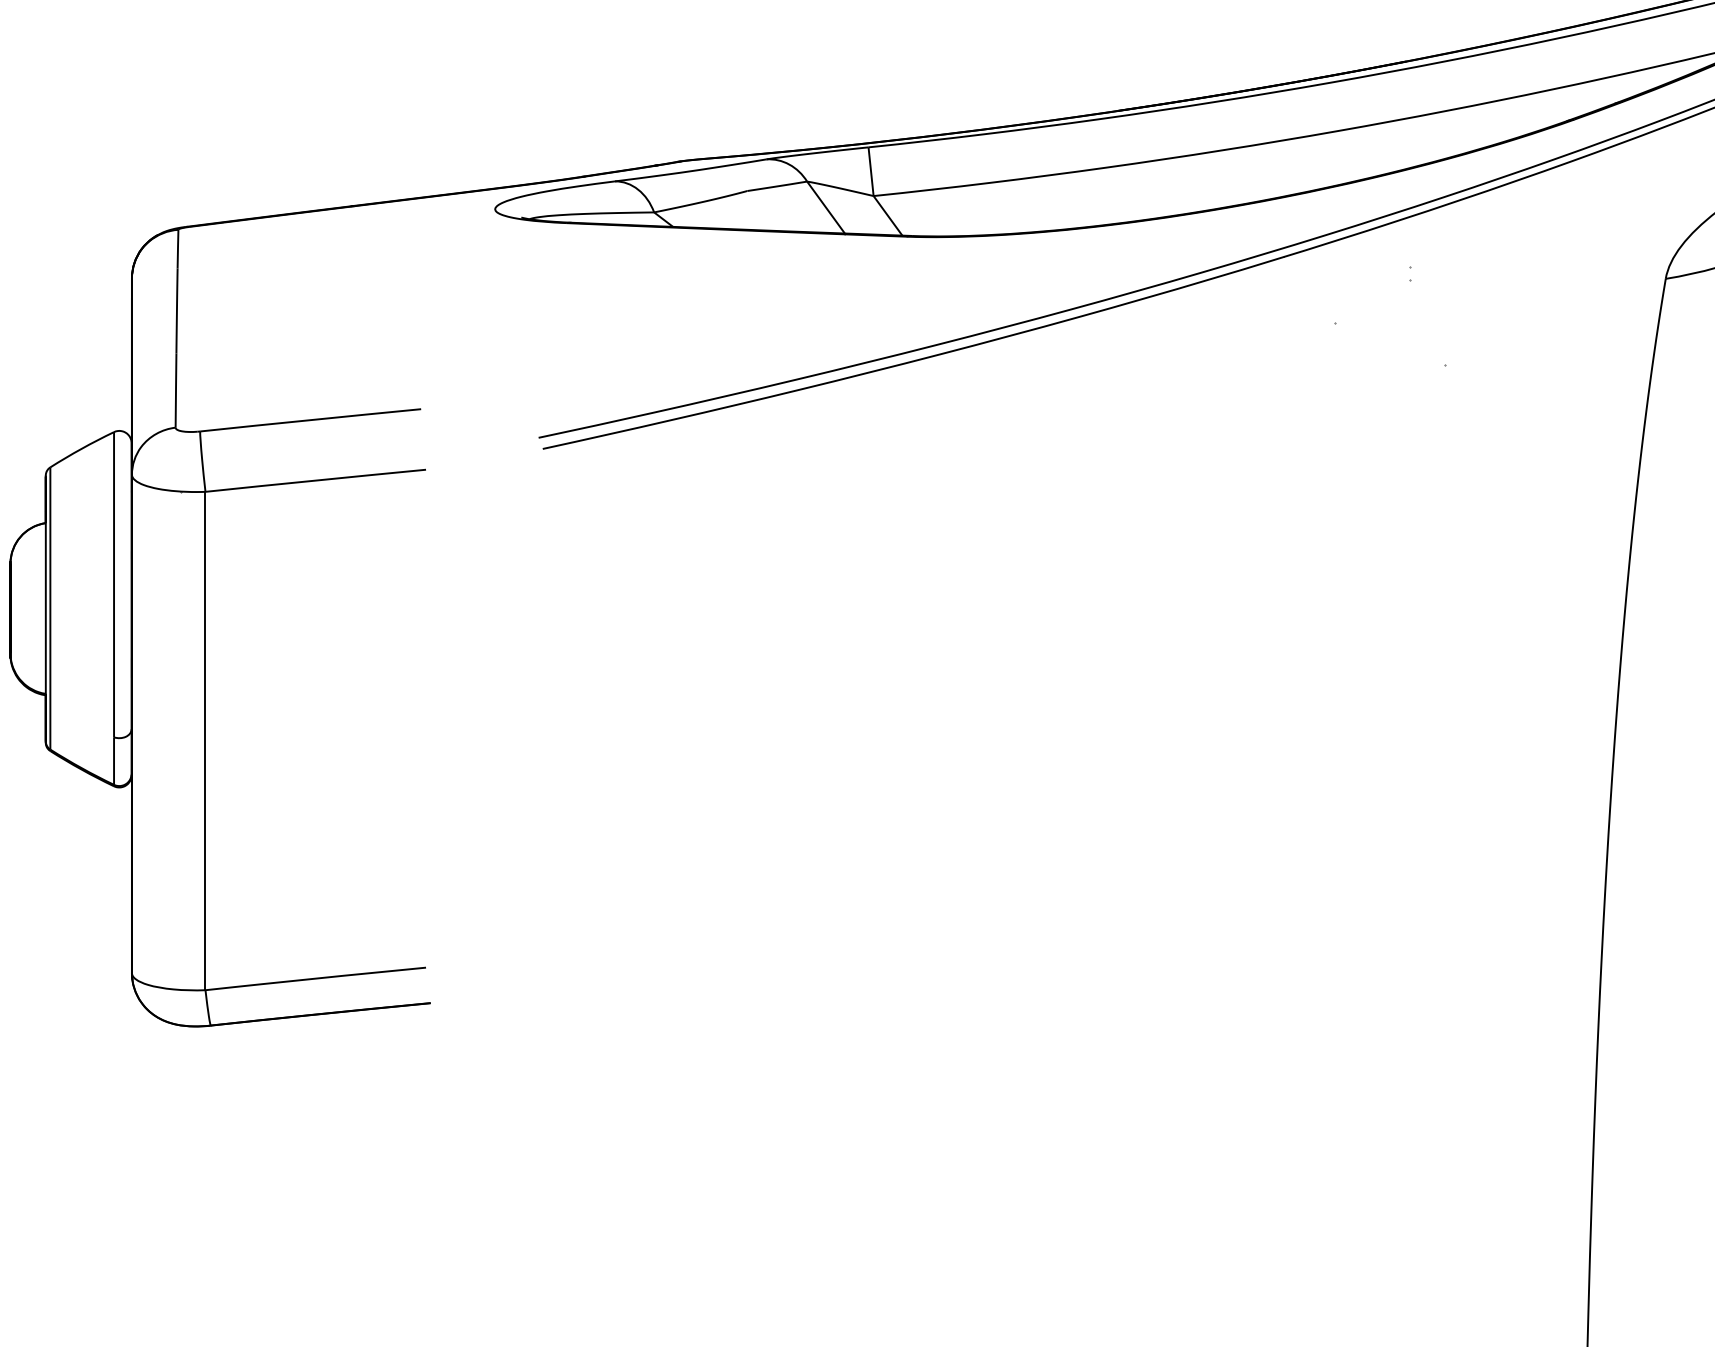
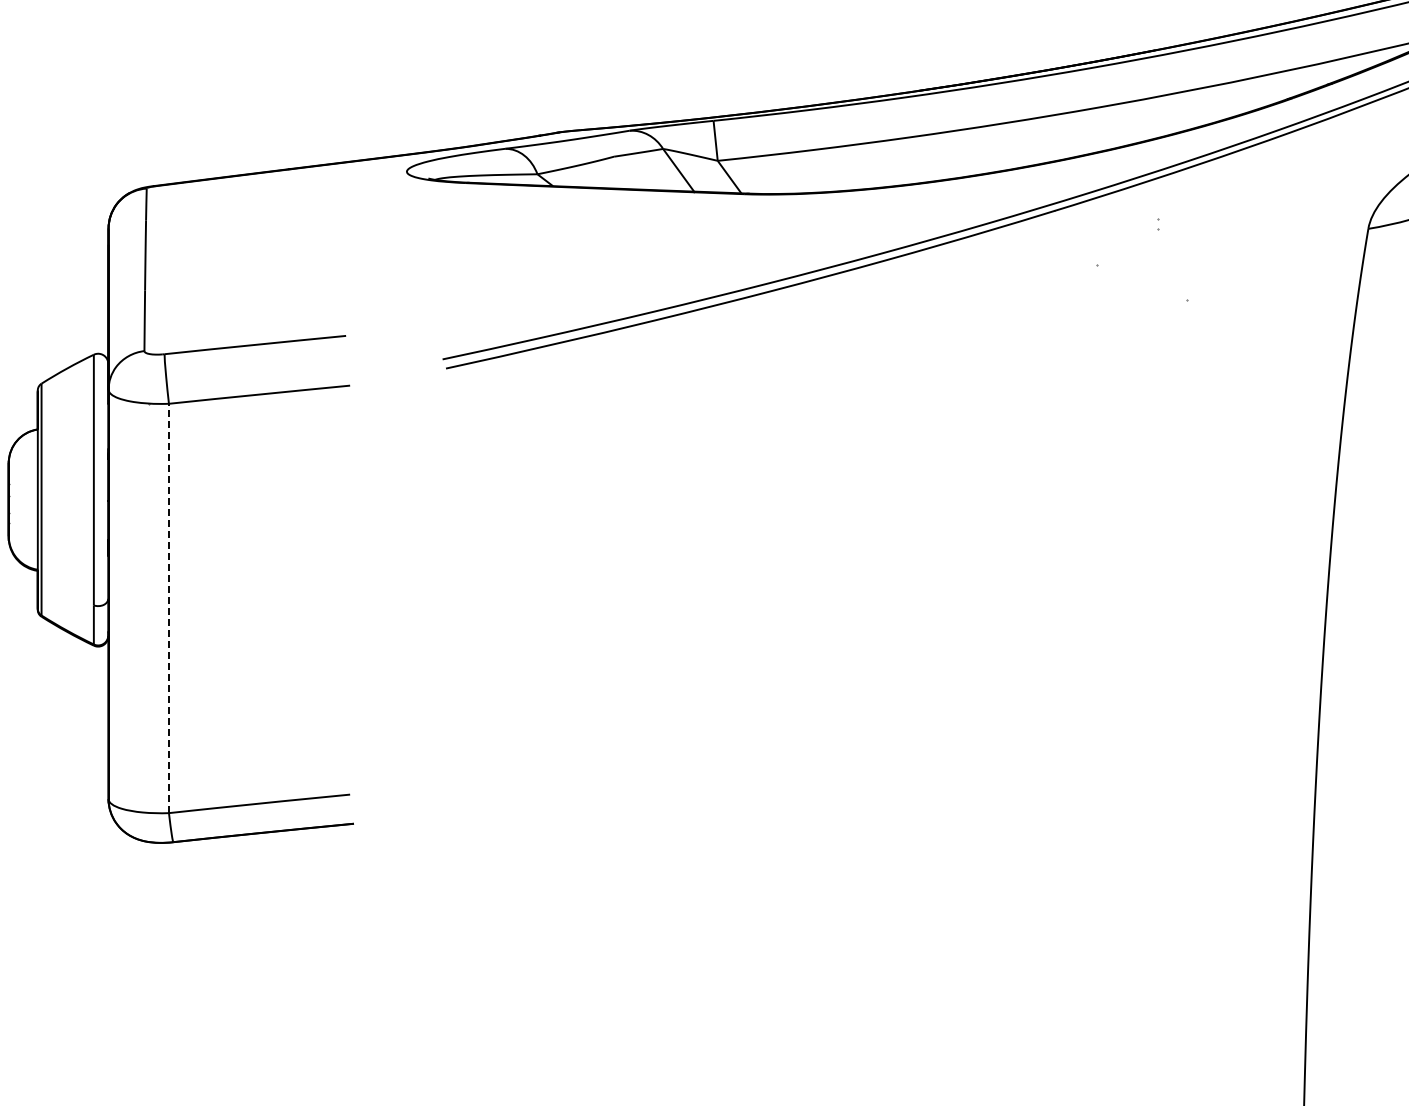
line: (204, 741) -> (168, 608), solid -> dashed

